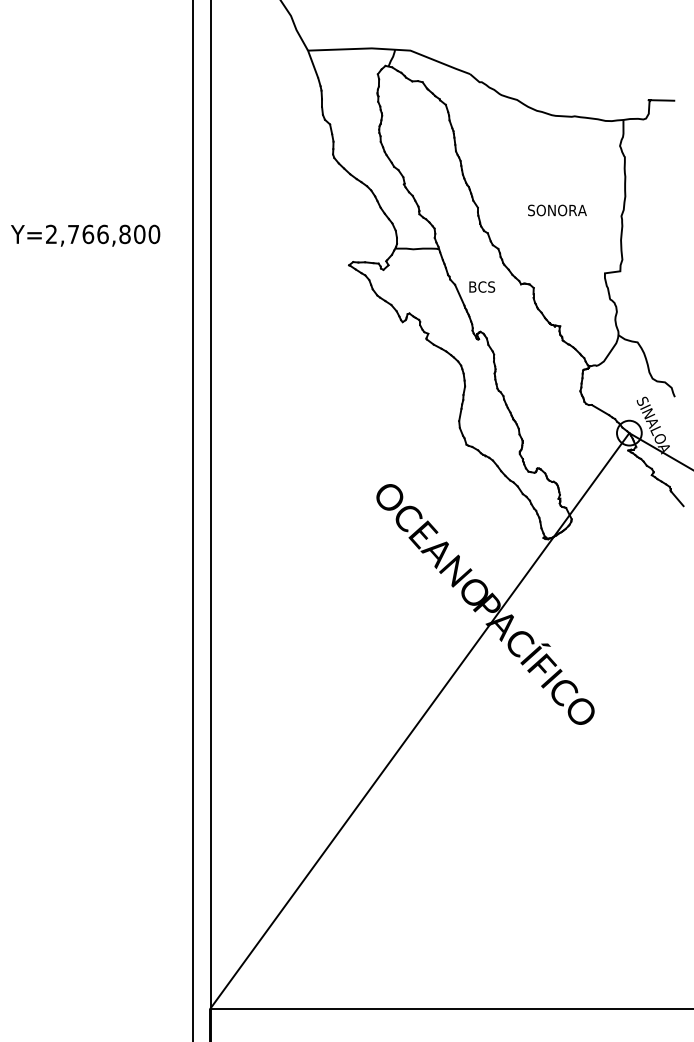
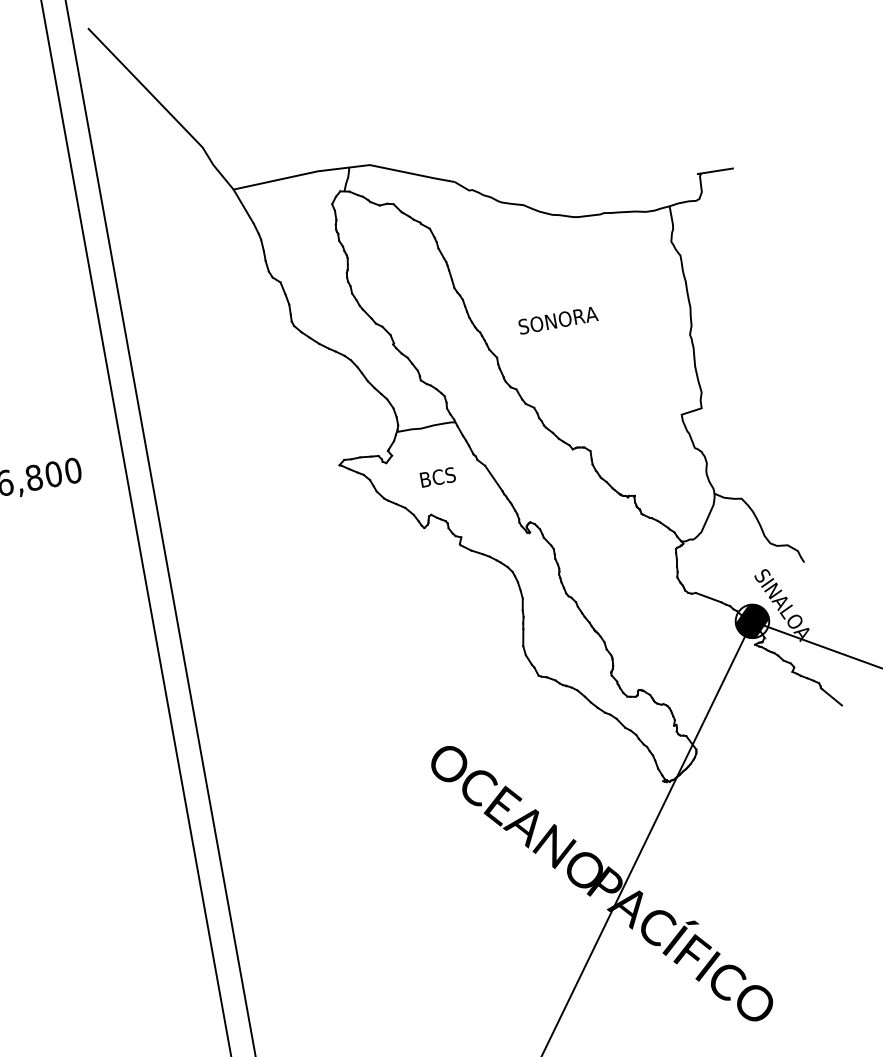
text: (557, 210) -> (558, 320), moved
text: (482, 286) -> (438, 476), moved
hatch: (628, 432) -> (751, 620), added

